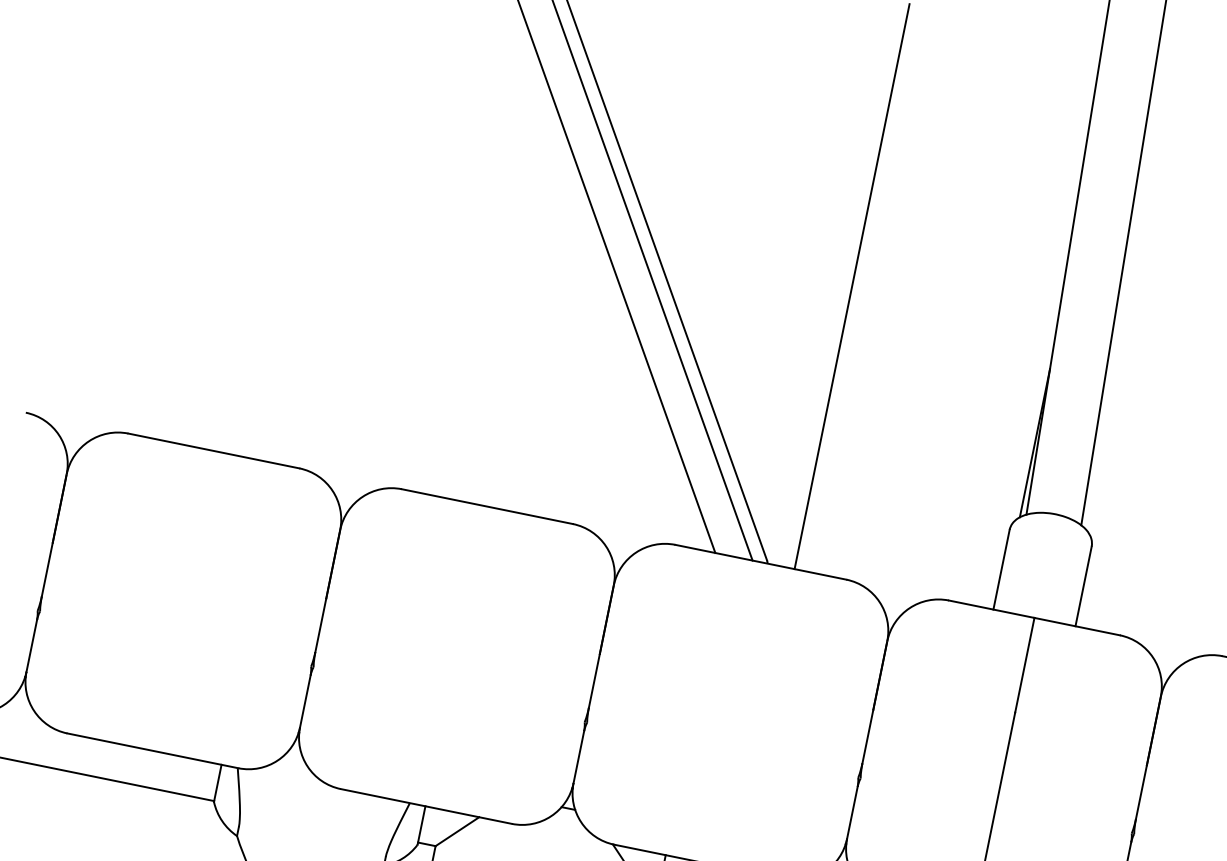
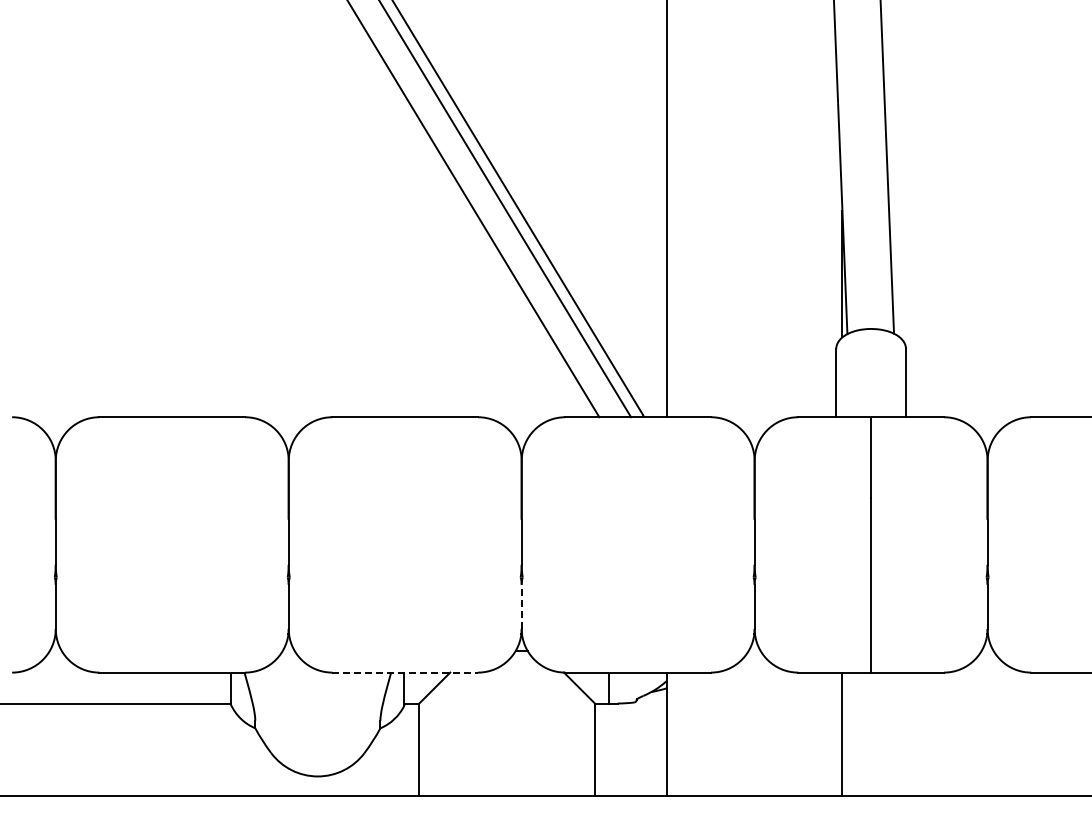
line: (578, 756) -> (521, 606), solid -> dashed
line: (426, 806) -> (405, 672), solid -> dashed

